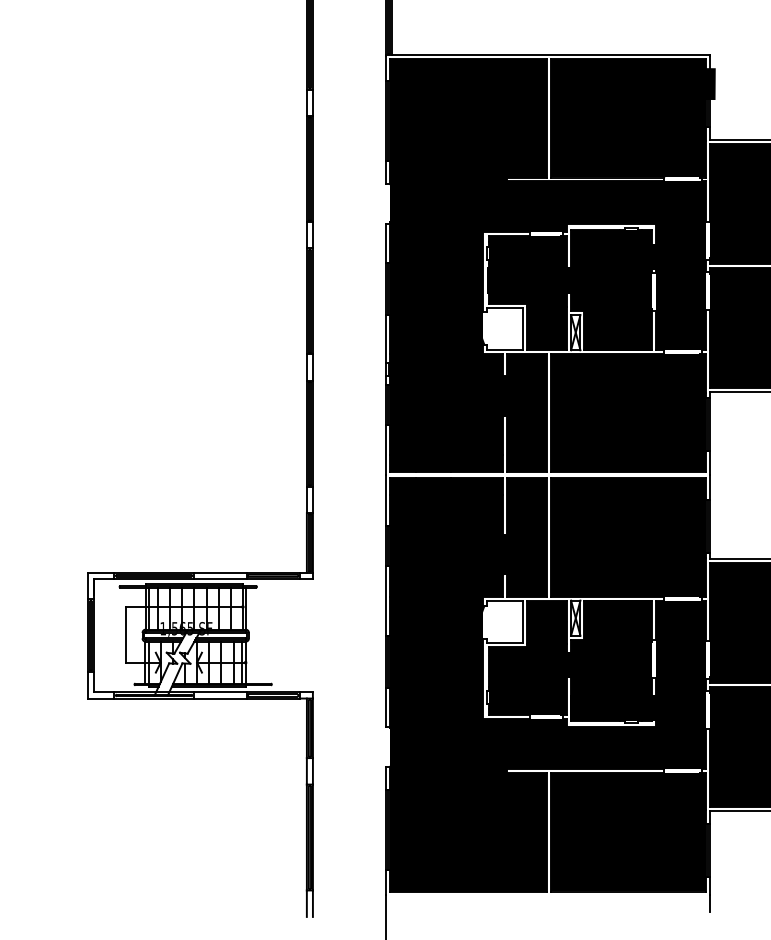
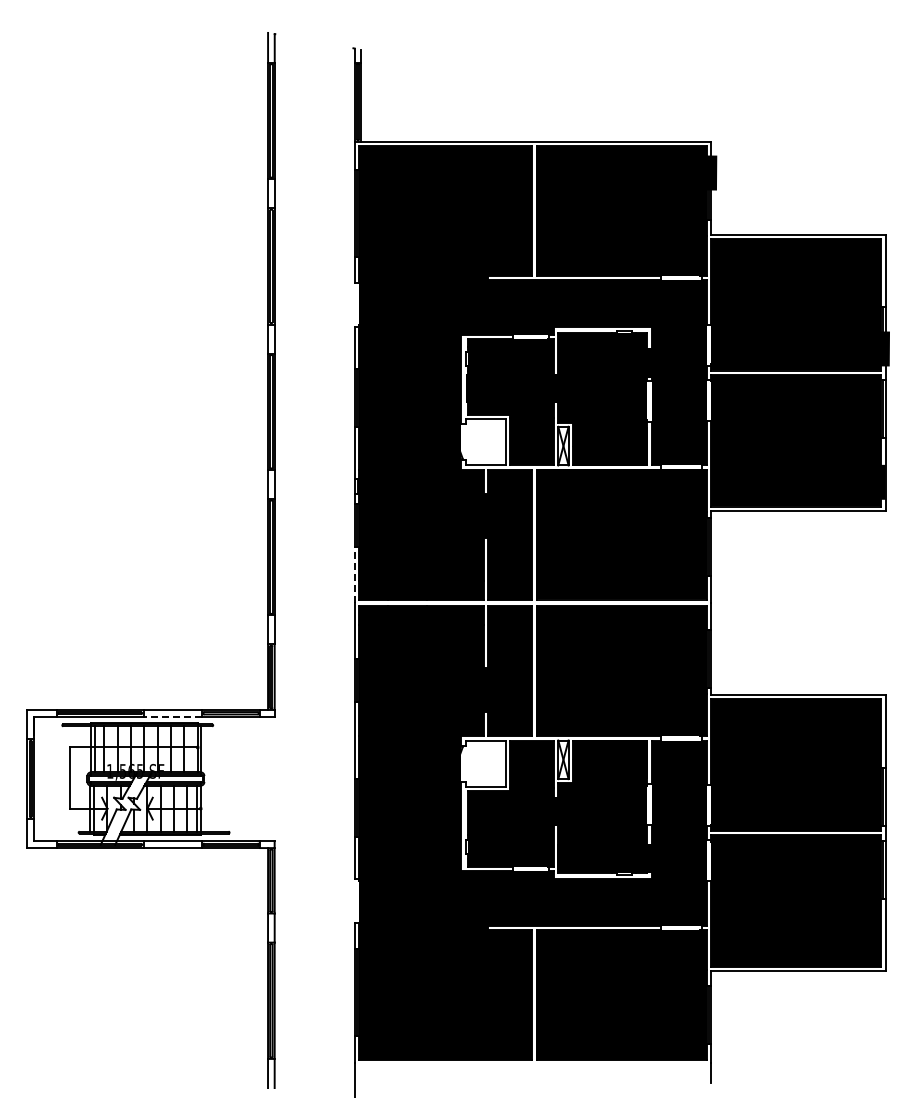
line: (385, 450) -> (354, 575), solid -> dashed
line: (219, 578) -> (172, 716), solid -> dashed

